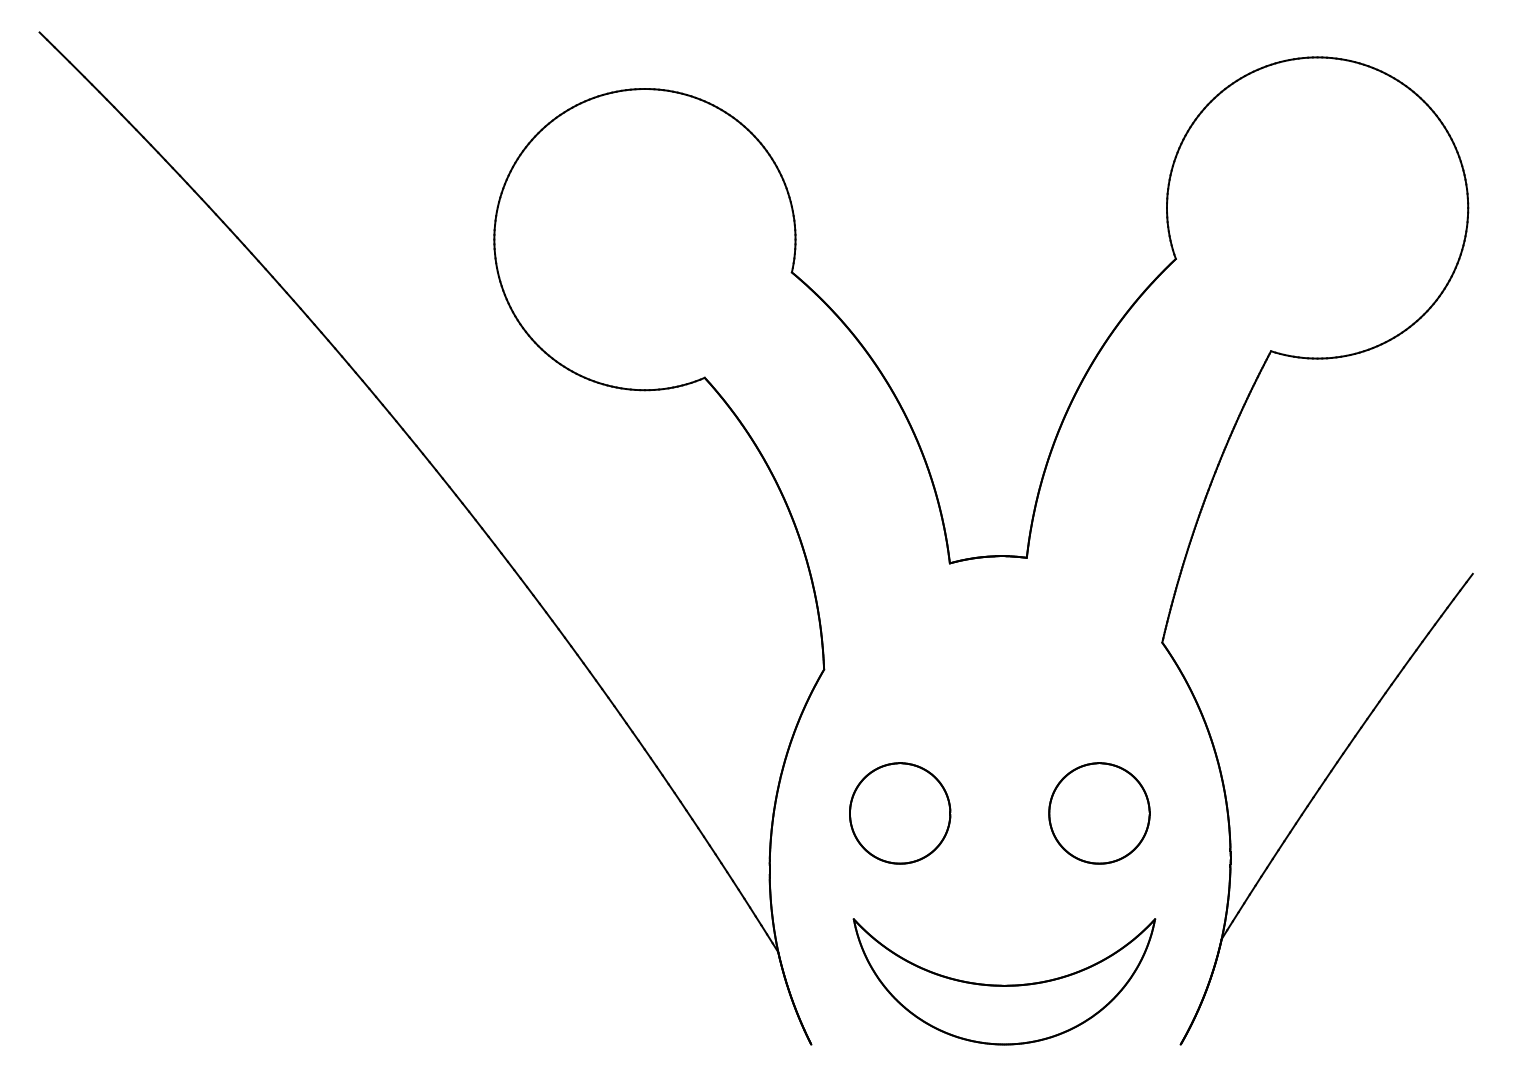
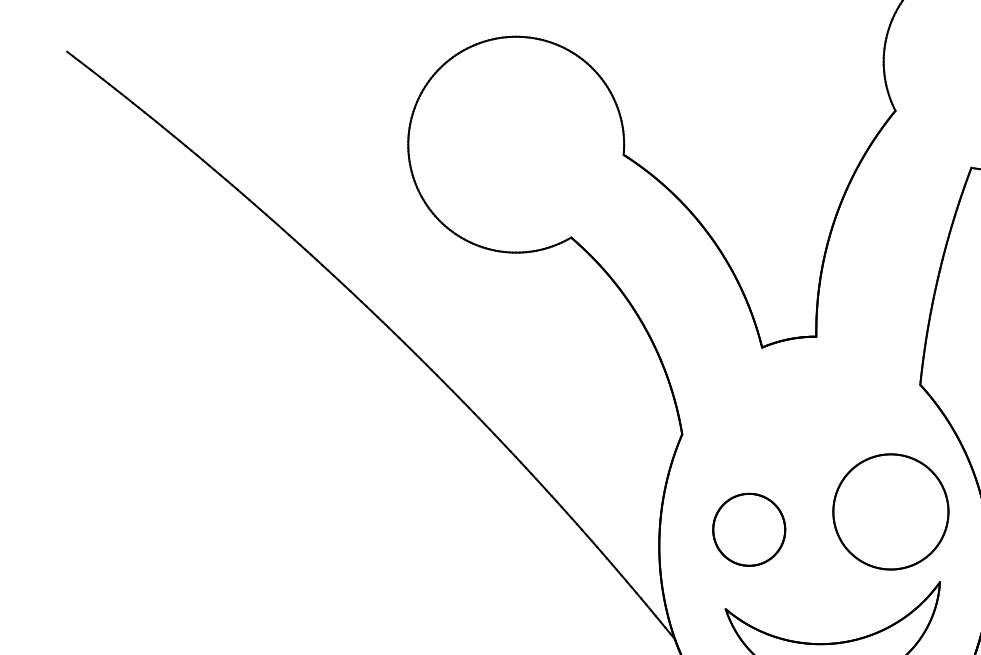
part: (1099, 813) -> (890, 511), size x1.6

